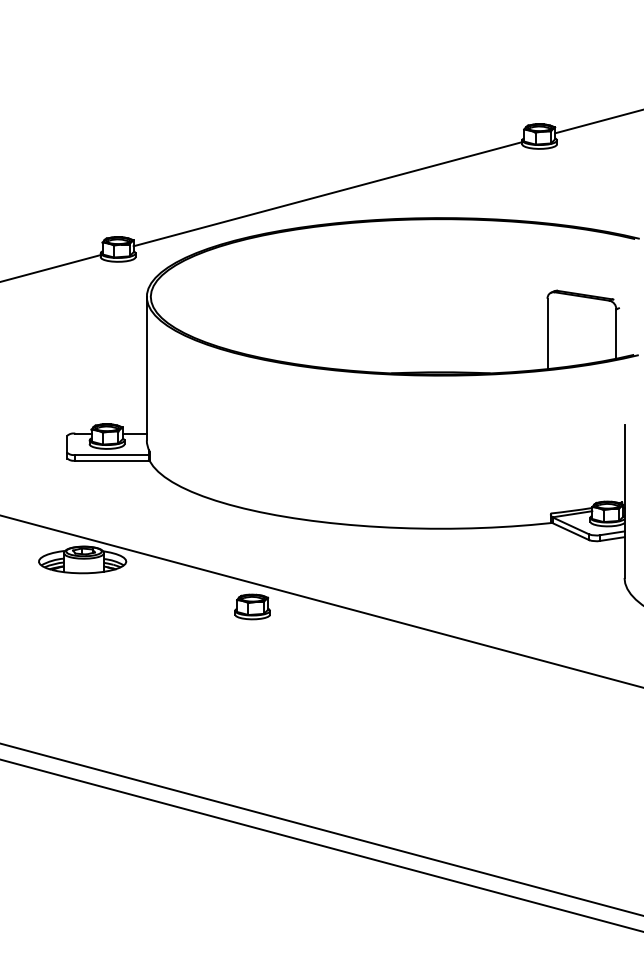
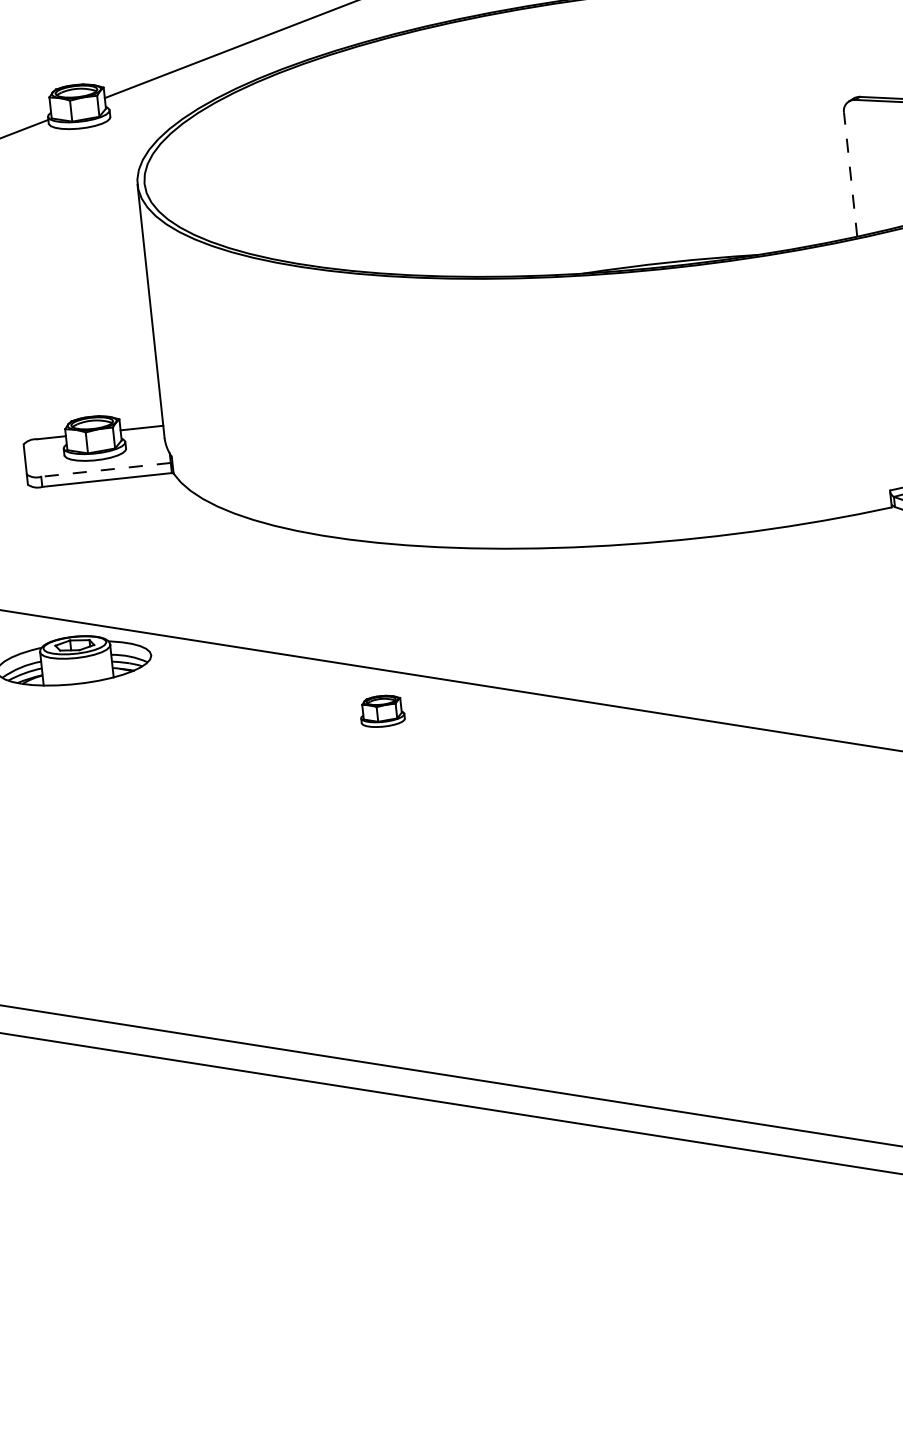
line: (547, 333) -> (850, 173), solid -> dashed
line: (112, 454) -> (106, 469), solid -> dashed
part: (252, 606) -> (382, 710), size x0.7

